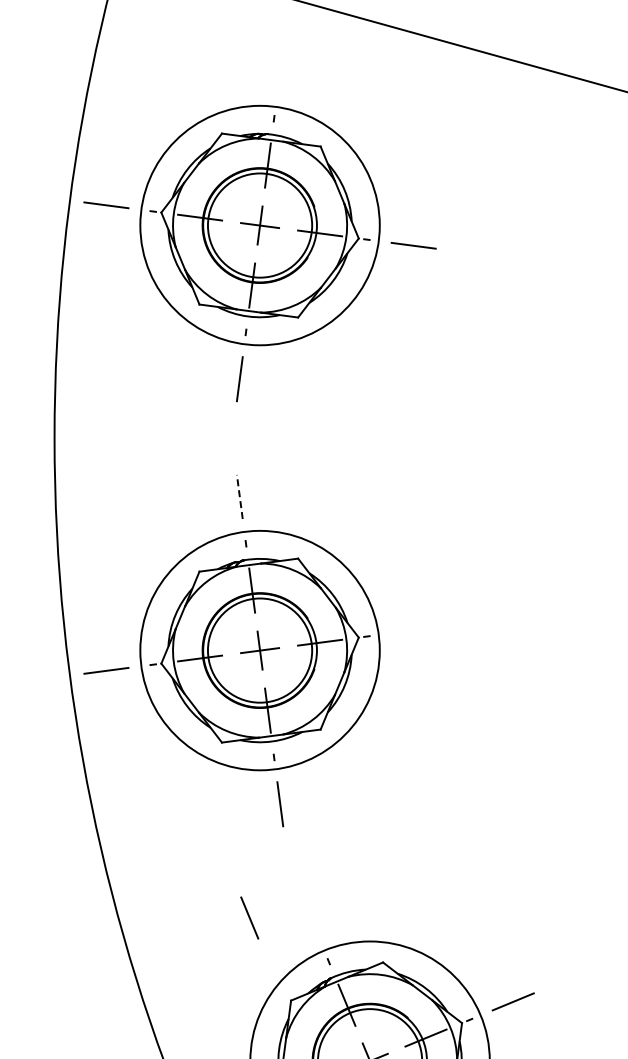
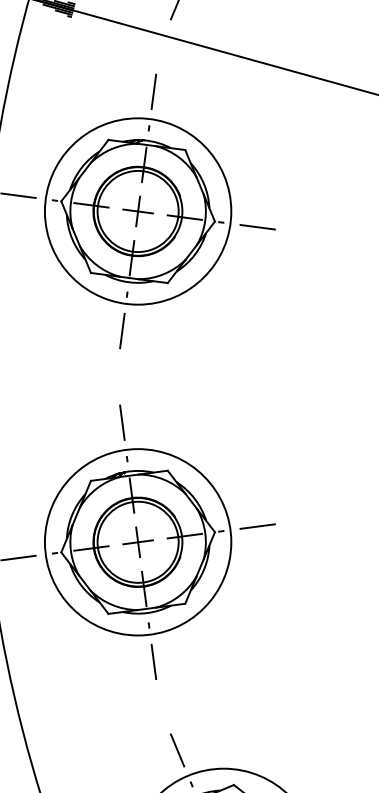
line: (280, 71) -> (154, 91), added
line: (239, 496) -> (122, 422), dashed -> solid
line: (413, 630) -> (257, 526), added
line: (249, 917) -> (177, 750), moved

